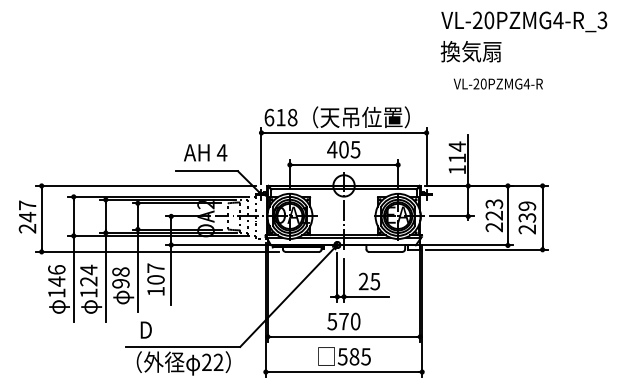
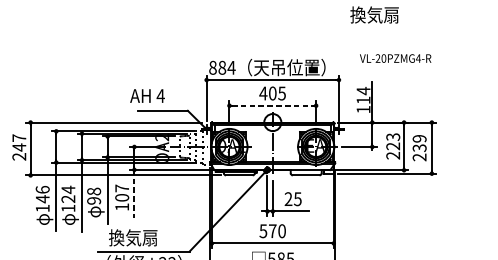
text: (497, 83) -> (394, 58), moved
text: (280, 117) -> (221, 67), 618 -> 884
text: (205, 152) -> (147, 95), moved
line: (344, 164) -> (273, 105), solid -> dashed
line: (171, 274) -> (134, 193), solid -> dashed
text: (169, 329) -> (133, 237), D -> 換気扇

